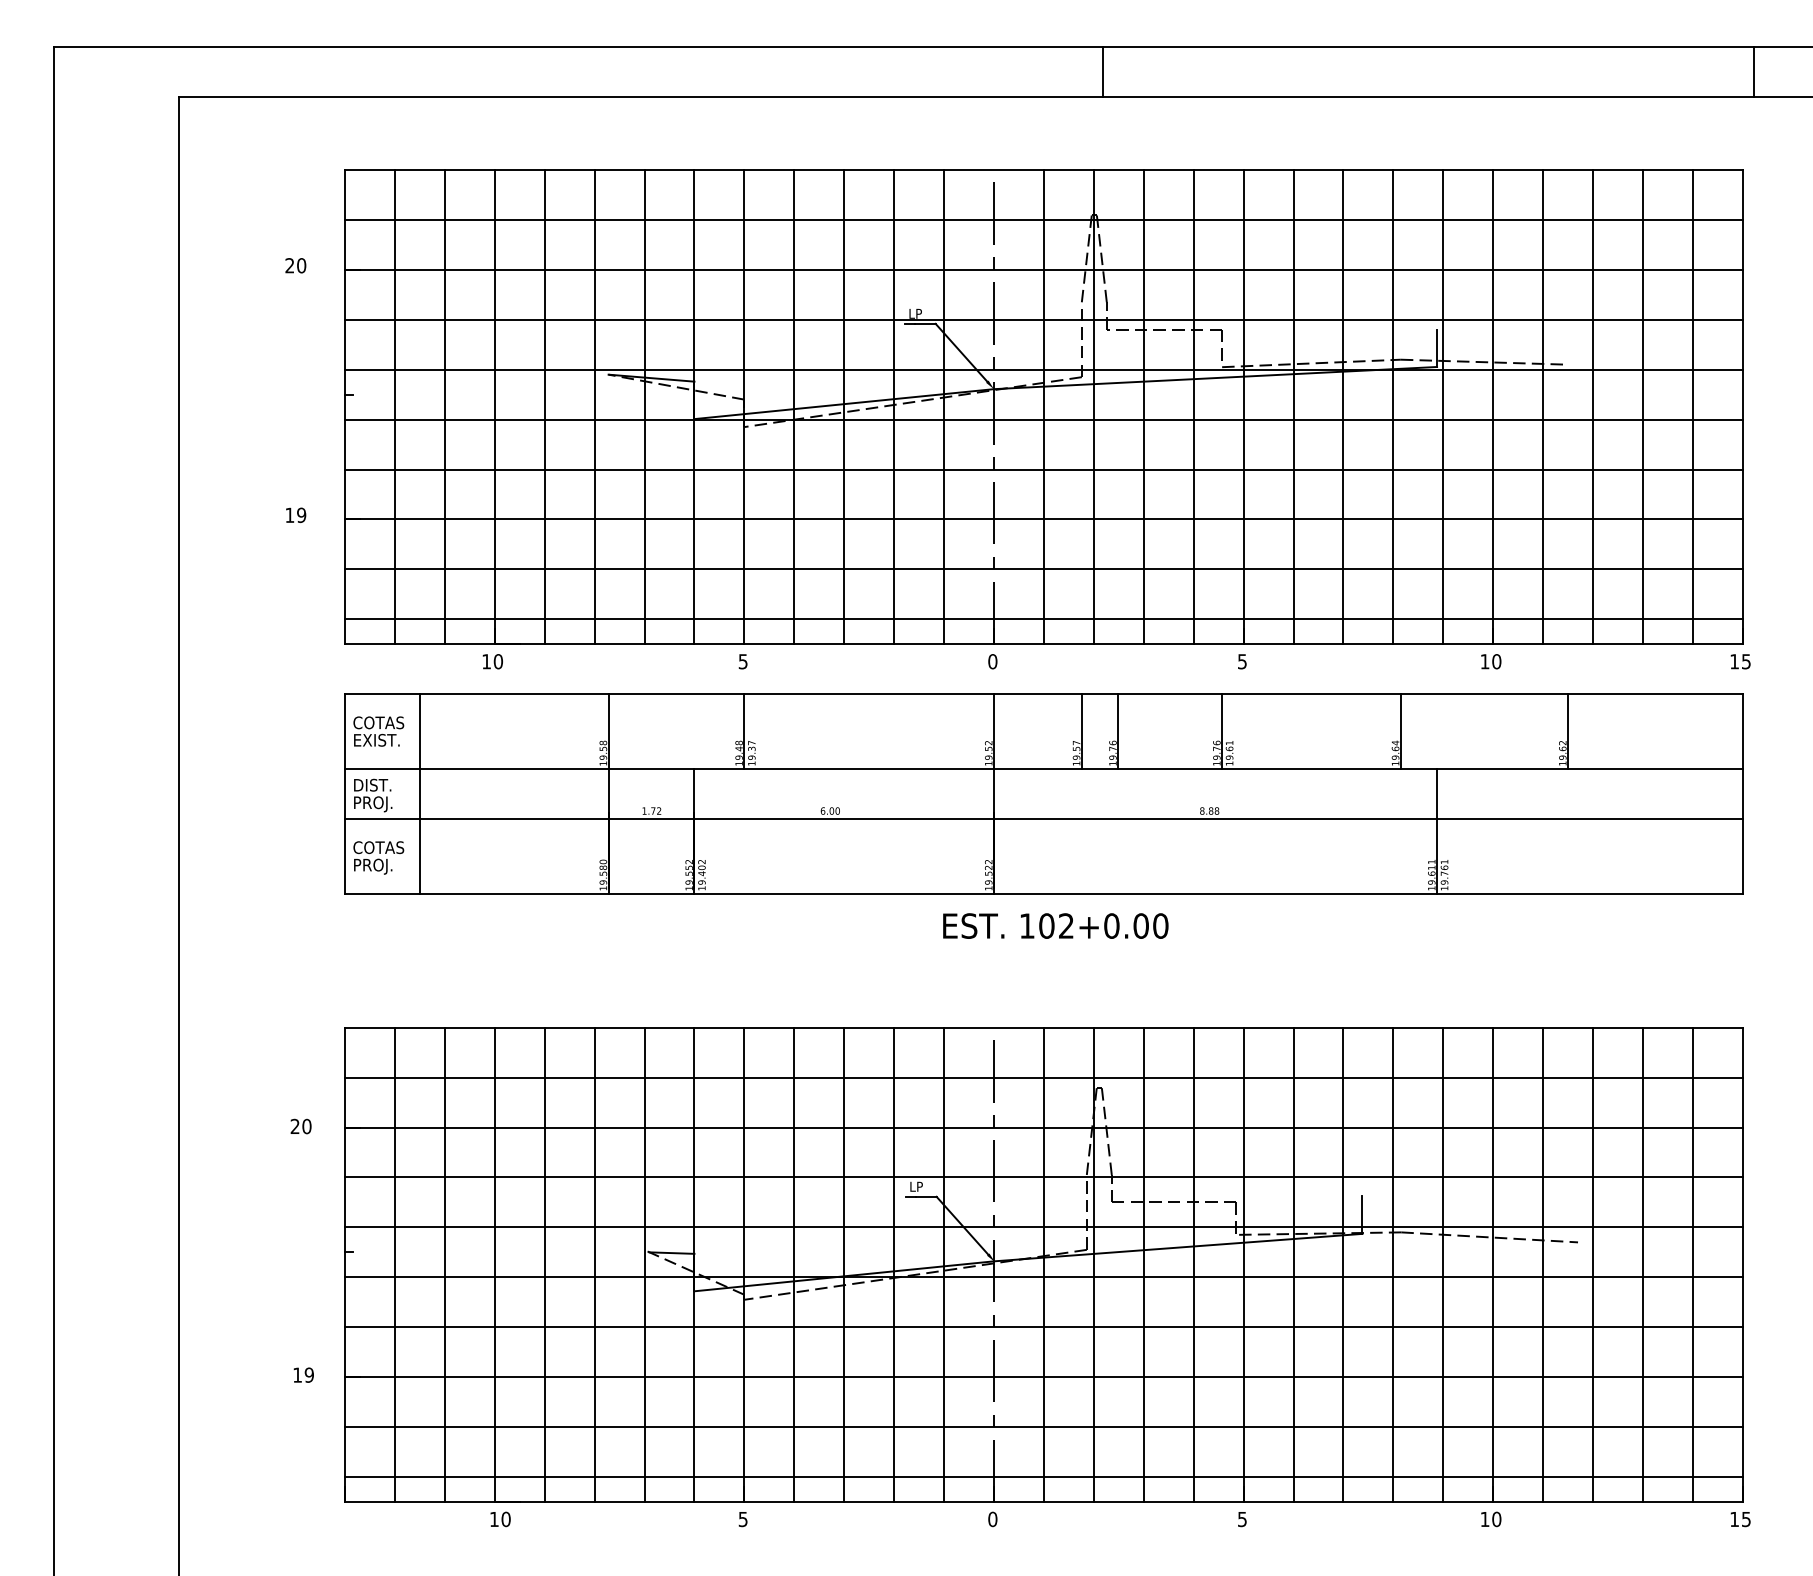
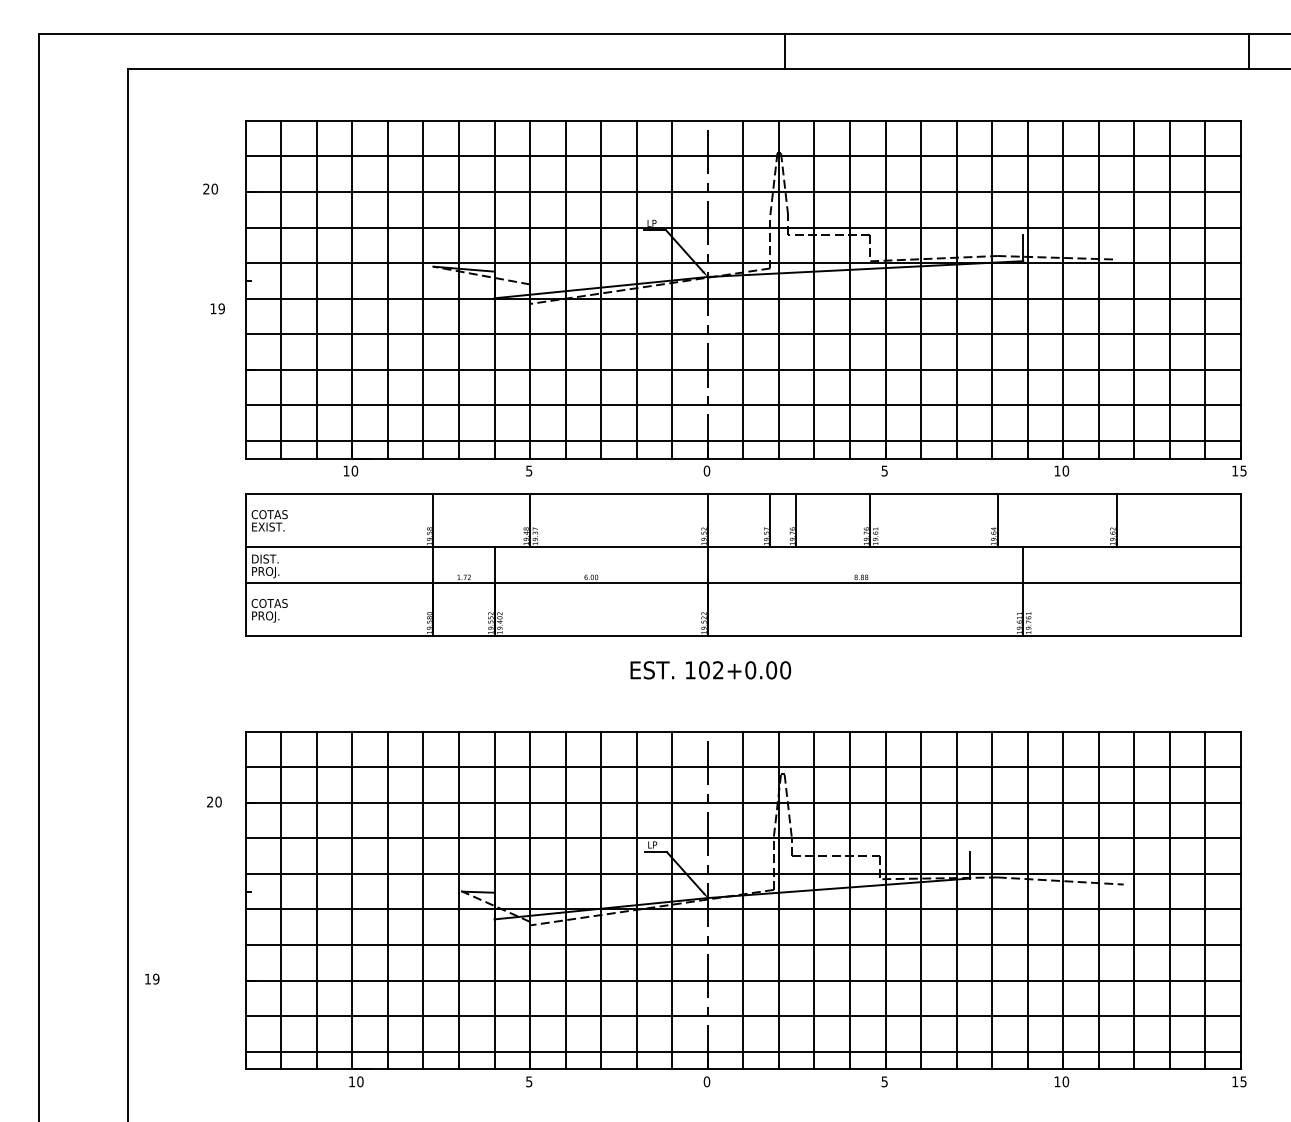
text: (295, 514) -> (217, 308), moved
line: (420, 794) -> (299, 565), removed
text: (1055, 926) -> (710, 670), moved
text: (304, 1374) -> (152, 978), moved

